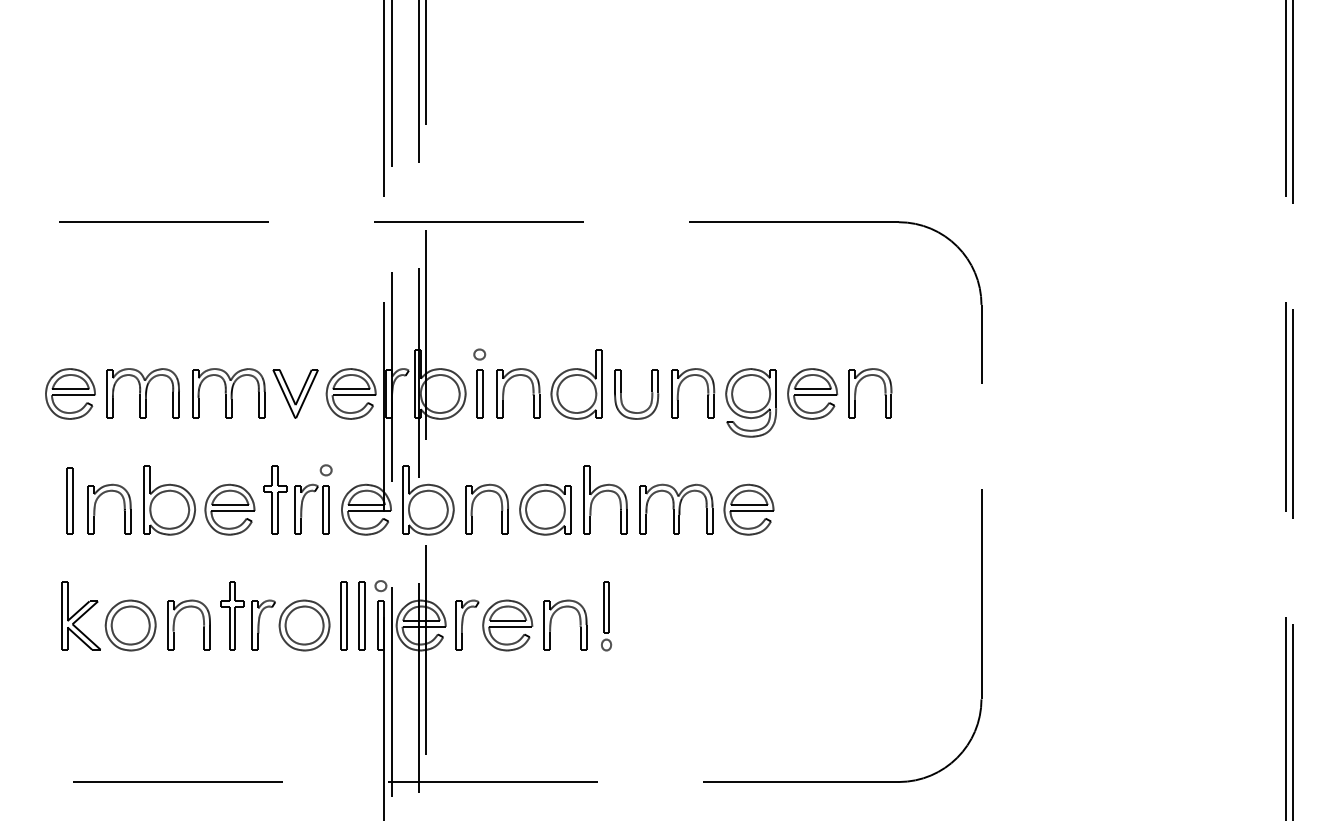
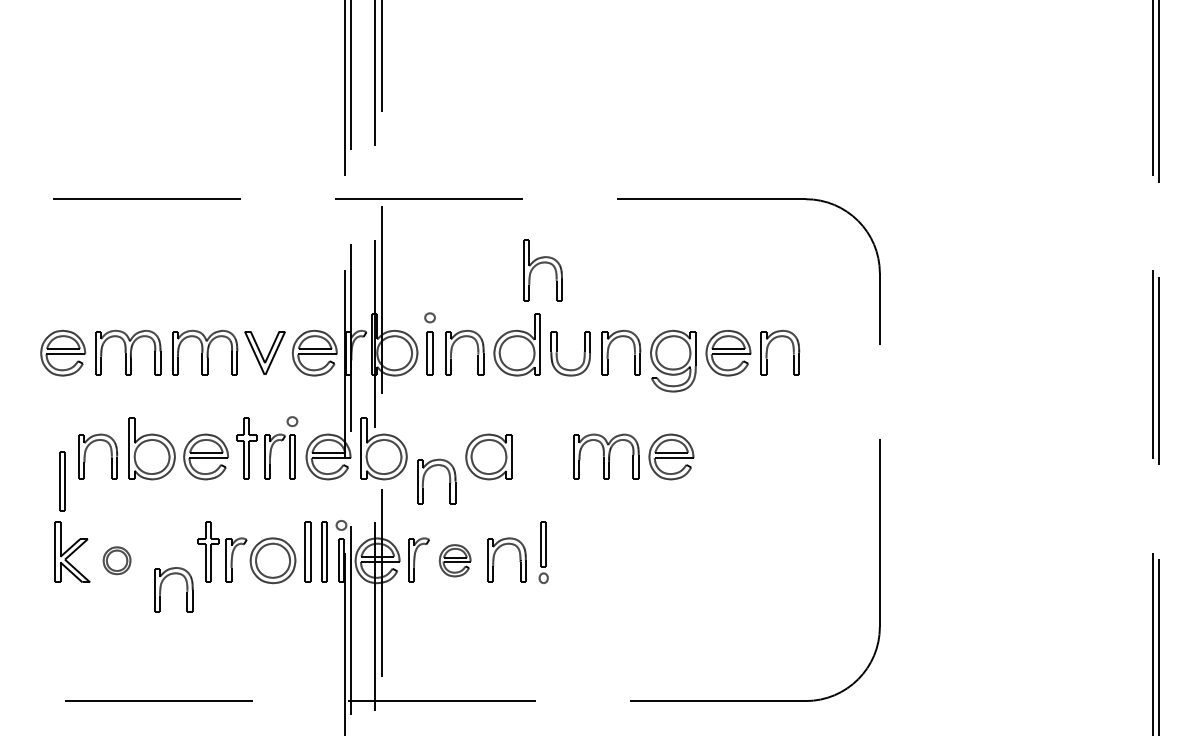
part: (603, 492) -> (541, 264), moved
part: (69, 500) -> (62, 480), moved
part: (473, 506) -> (424, 479), moved
part: (175, 621) -> (161, 586), moved
part: (130, 625) -> (116, 560), size x0.6
part: (507, 625) -> (454, 560), size x0.7

